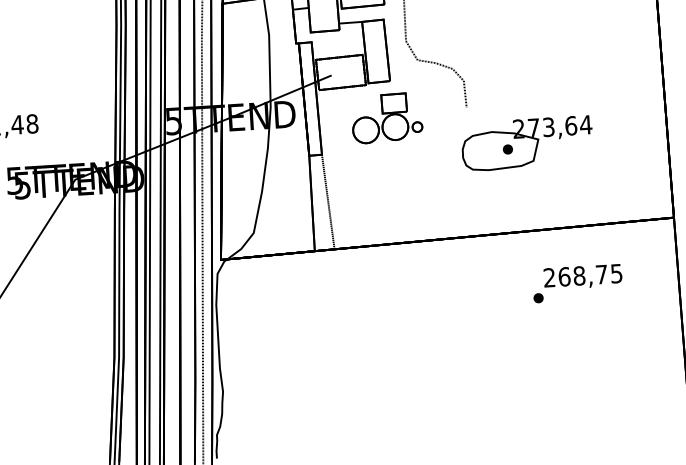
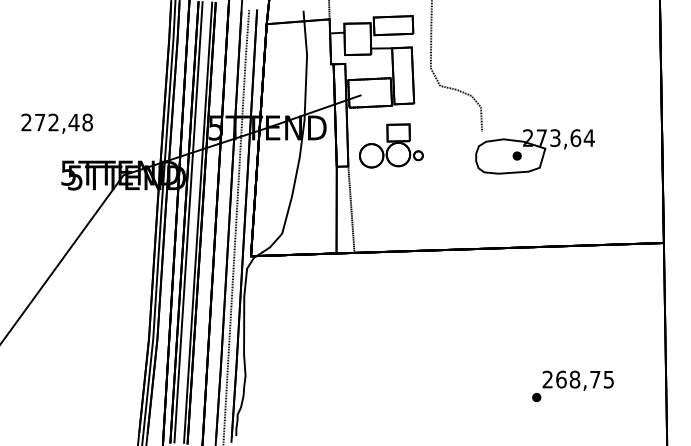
part: (387, 117) -> (391, 145), moved
part: (526, 143) -> (534, 151), moved
text: (577, 283) -> (572, 386), moved

